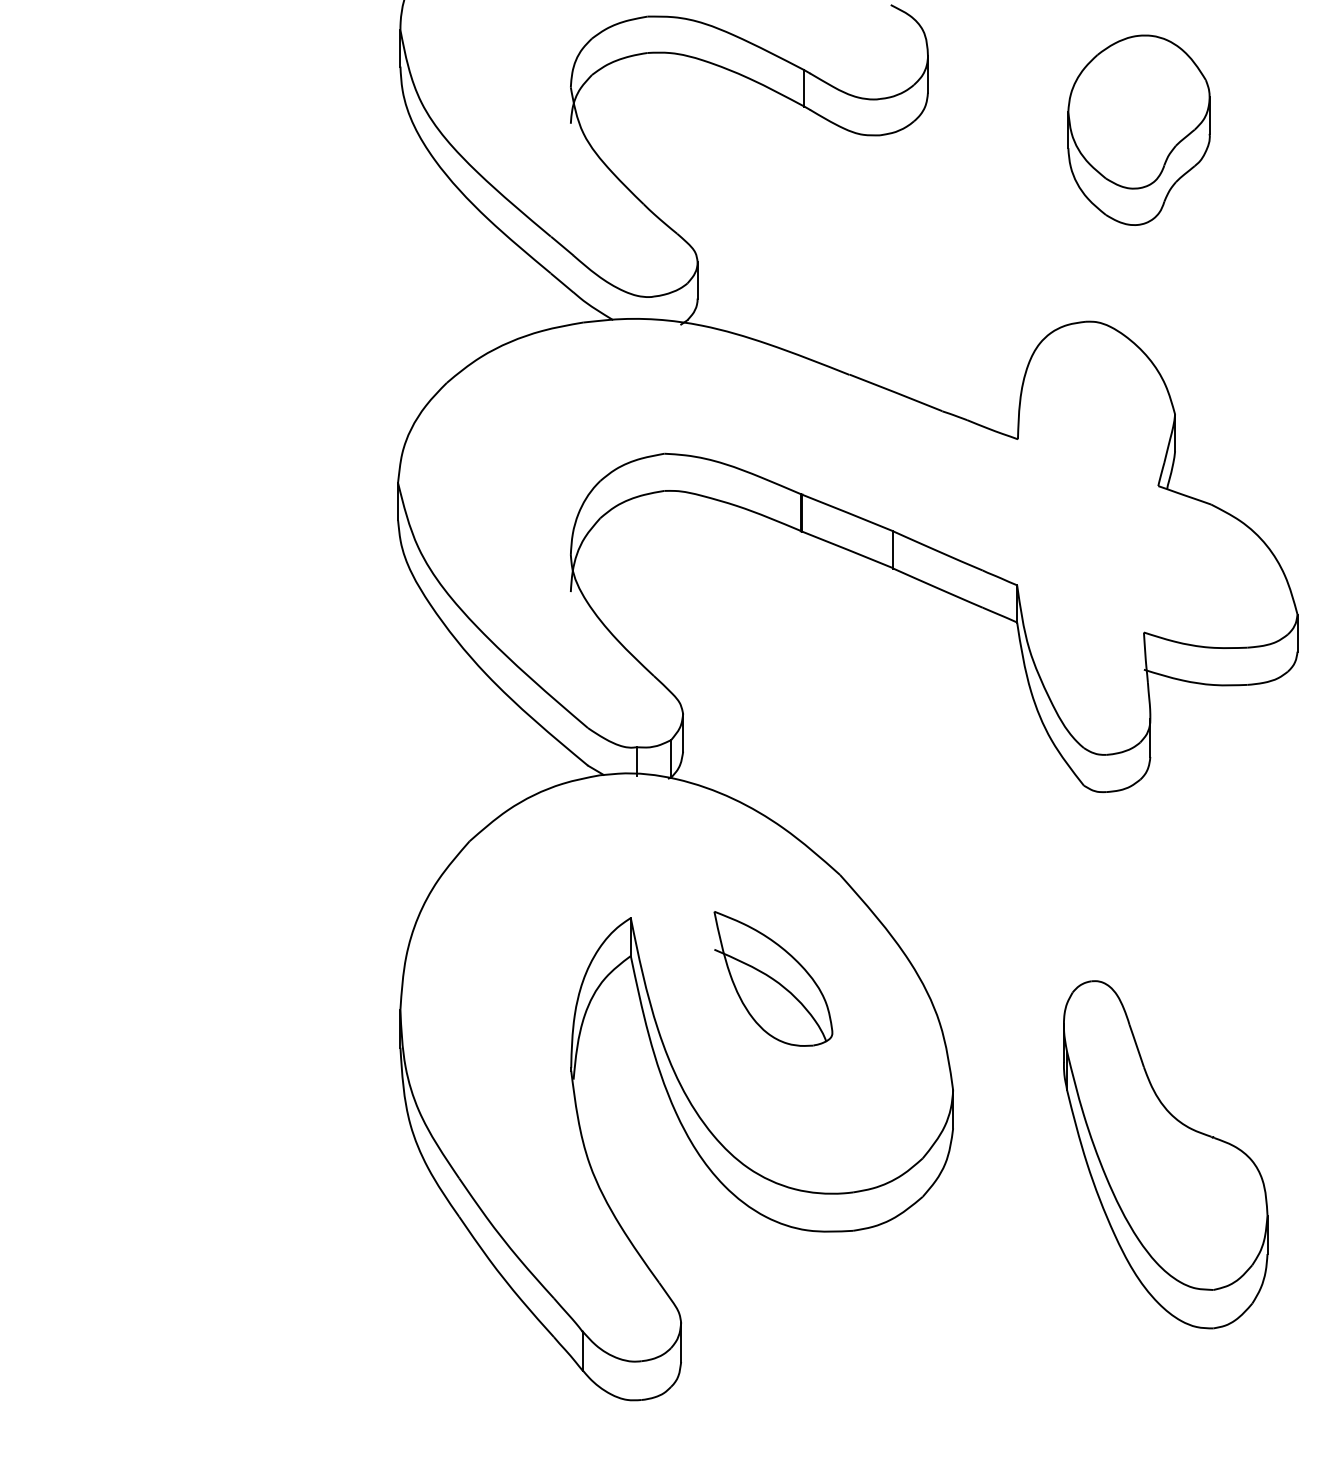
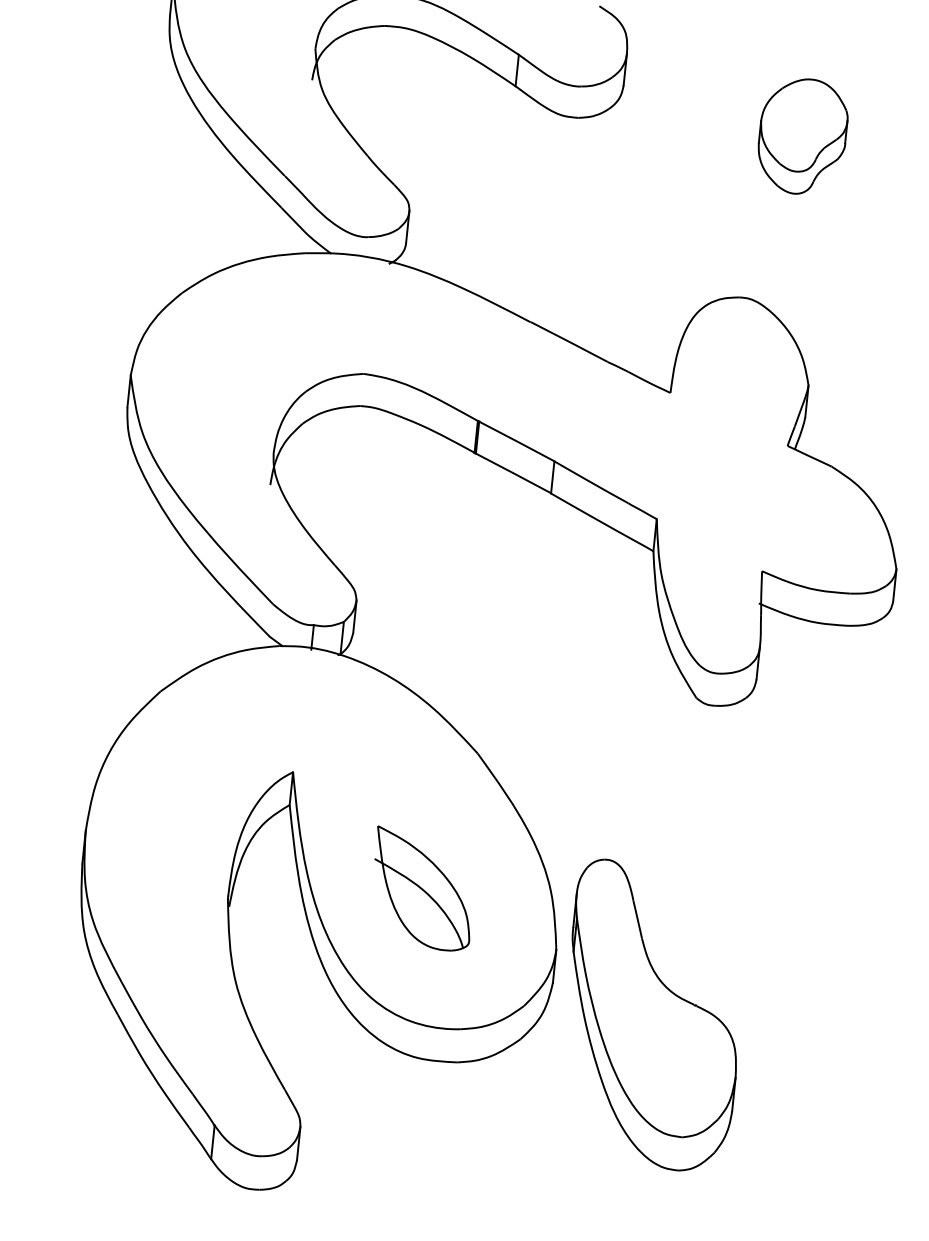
part: (1138, 129) -> (802, 135), size x0.7
part: (773, 978) -> (423, 889), moved
part: (1165, 1154) -> (652, 1015), moved

